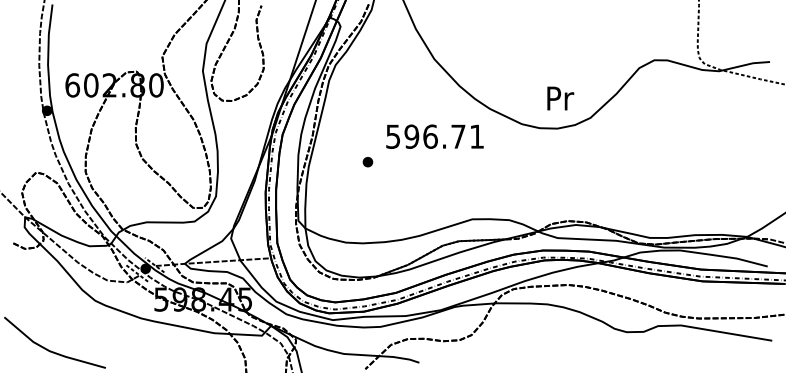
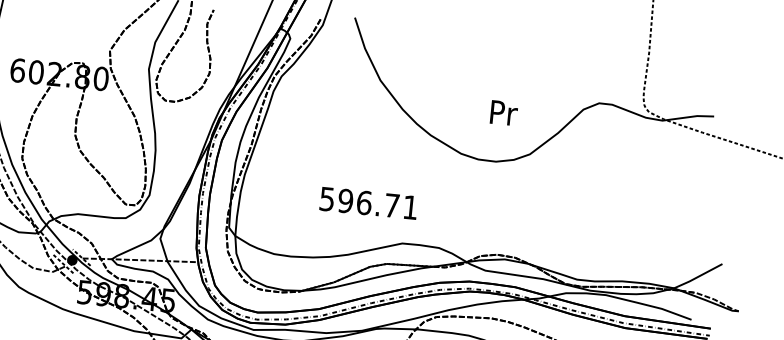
text: (560, 98) -> (503, 113), moved
text: (434, 136) -> (368, 203), moved
part: (367, 162) -> (303, 176), removed

